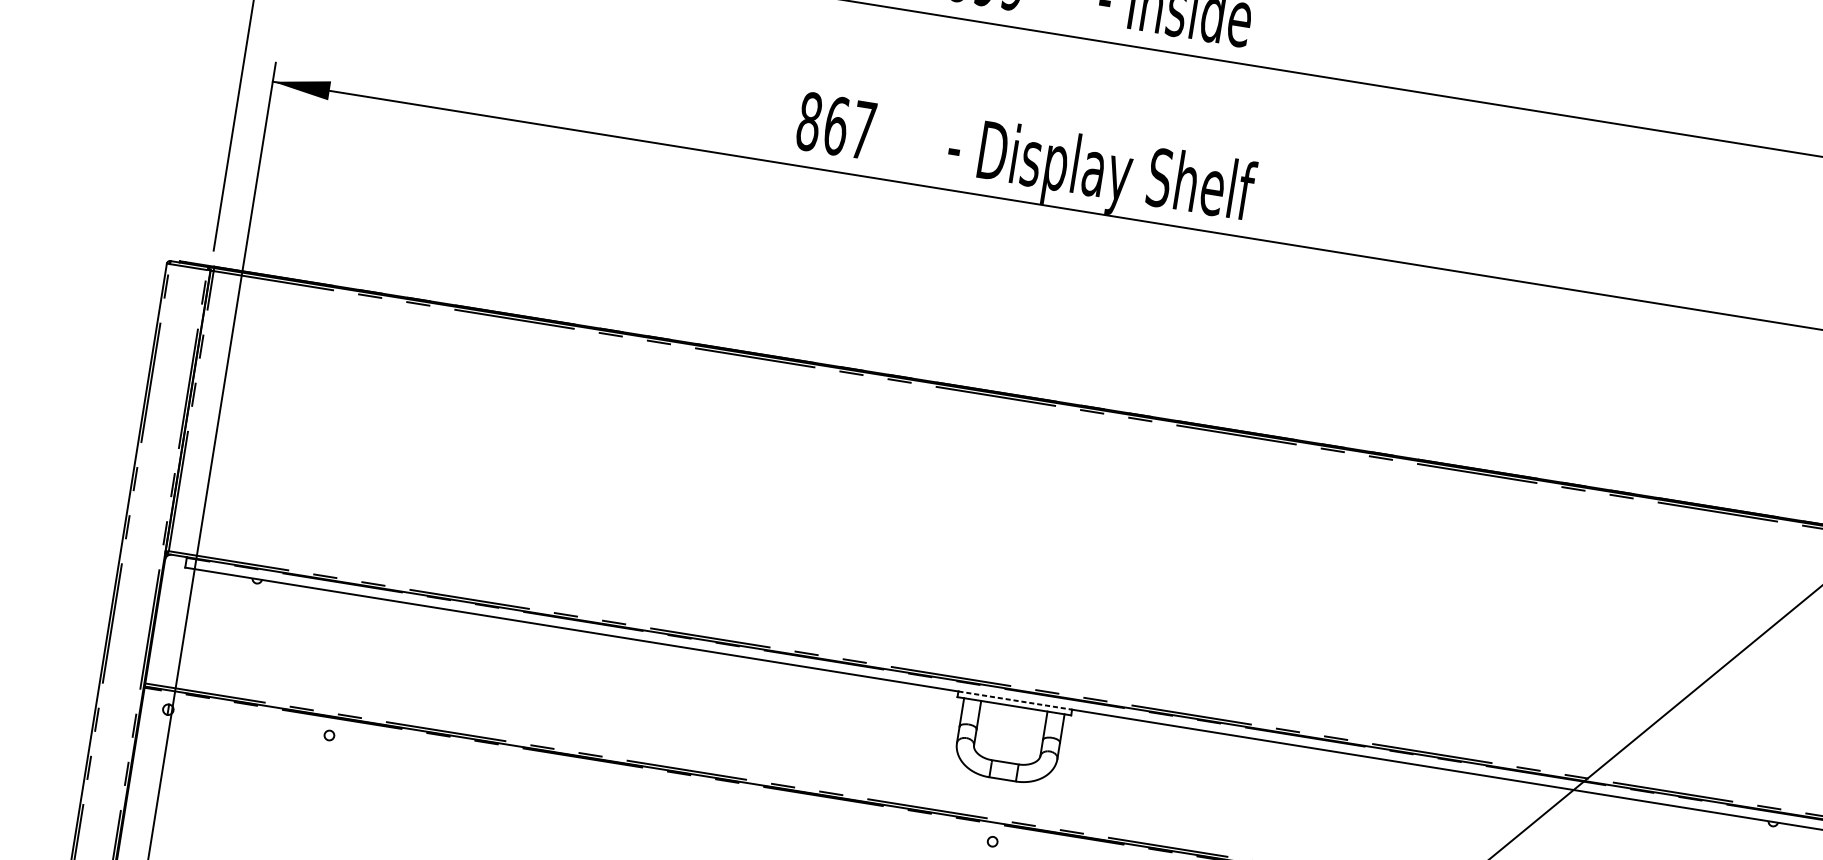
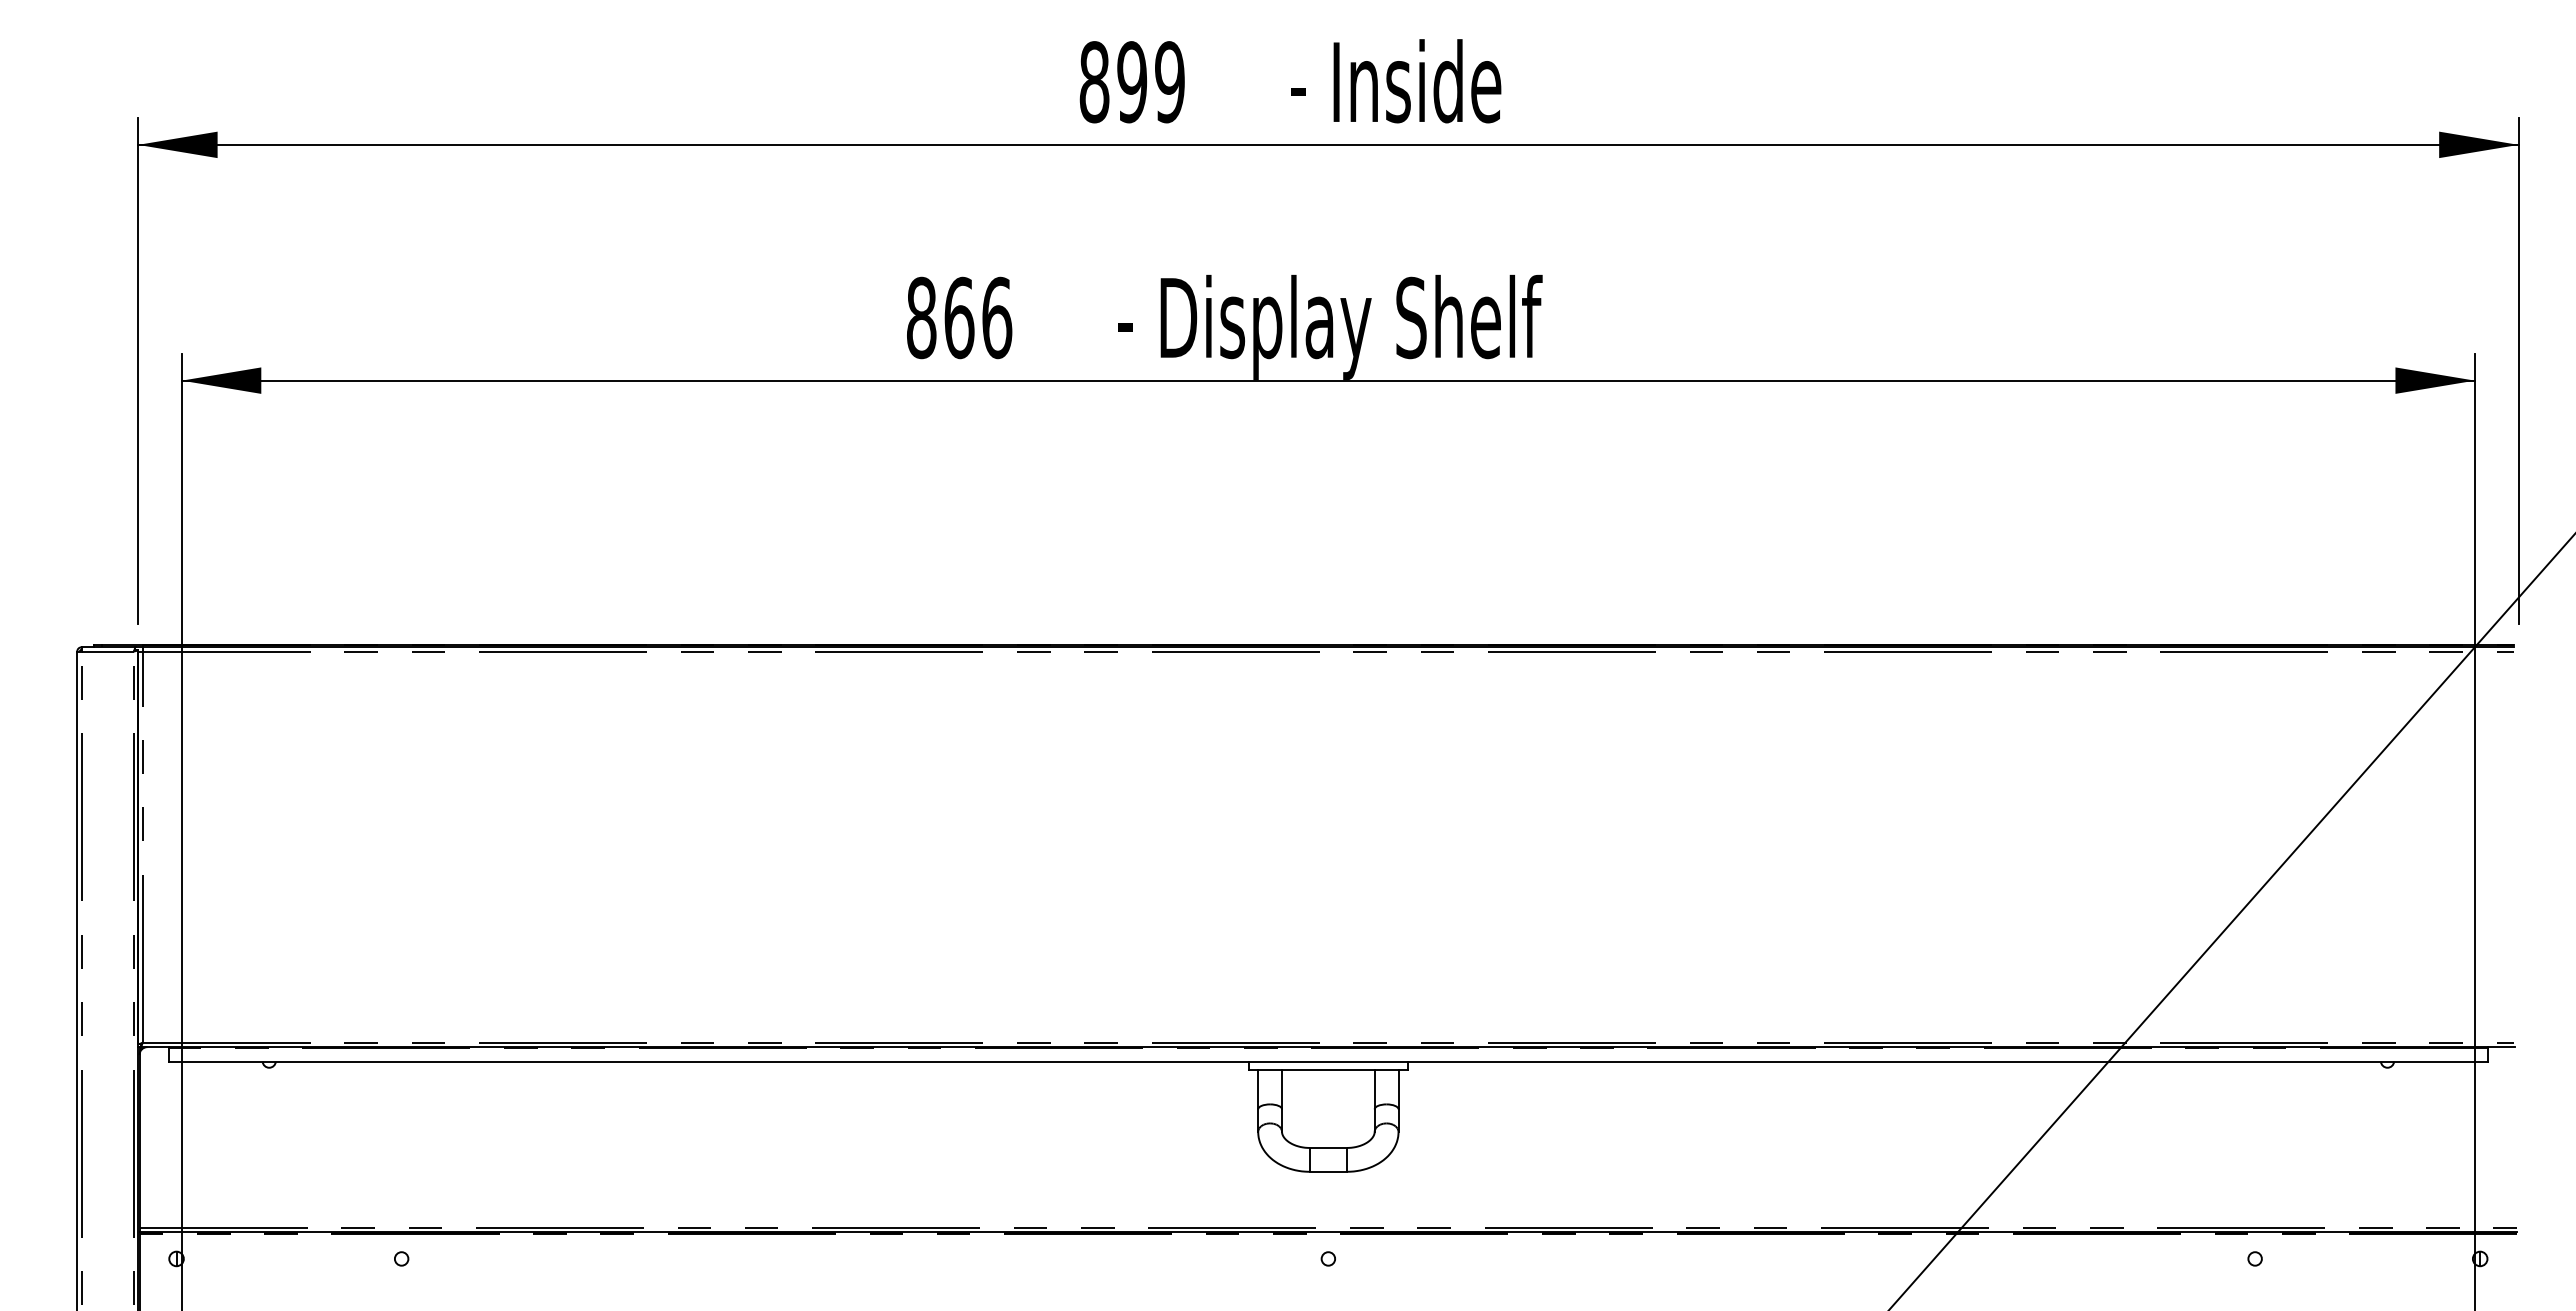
text: (863, 130) -> (997, 317), 867 -> 866
line: (1015, 700) -> (1328, 1061), dashed -> solid

